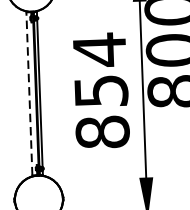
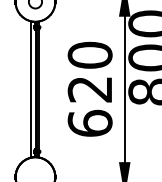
text: (100, 90) -> (89, 88), 854 -> 620
line: (29, 93) -> (30, 89), dashed -> solid

